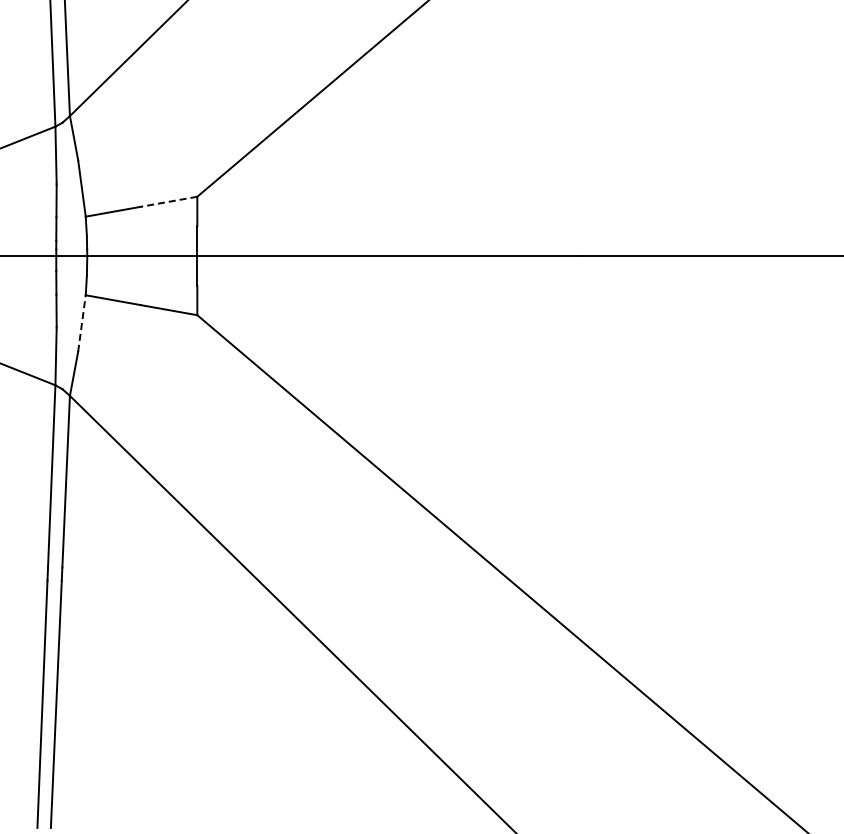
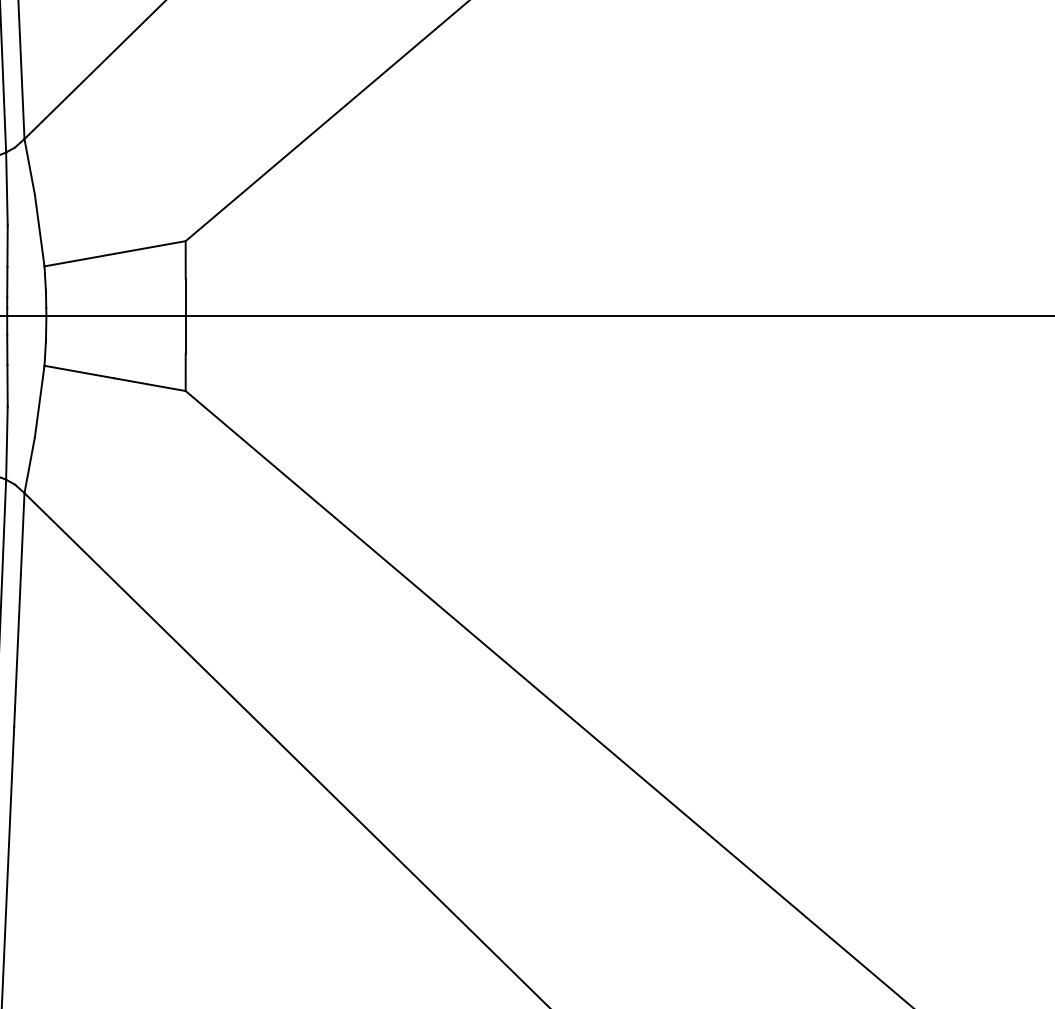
line: (169, 201) -> (150, 247), dashed -> solid
line: (81, 323) -> (39, 401), dashed -> solid

